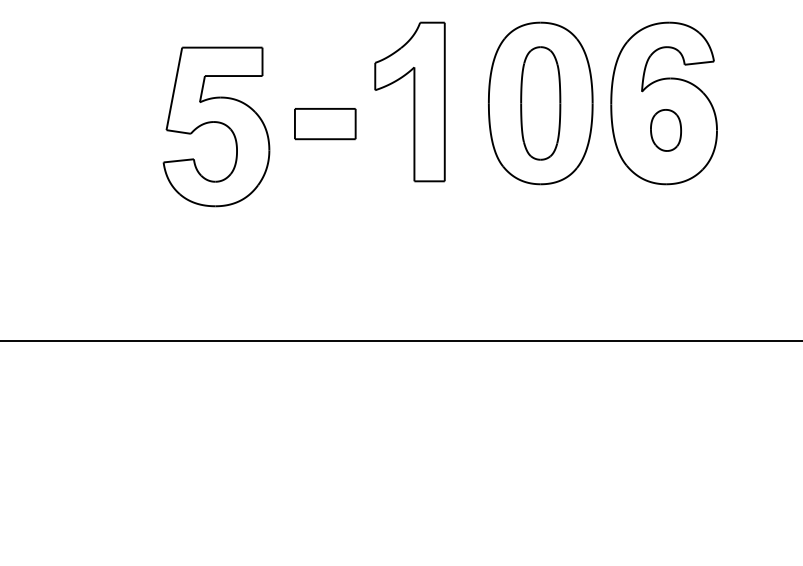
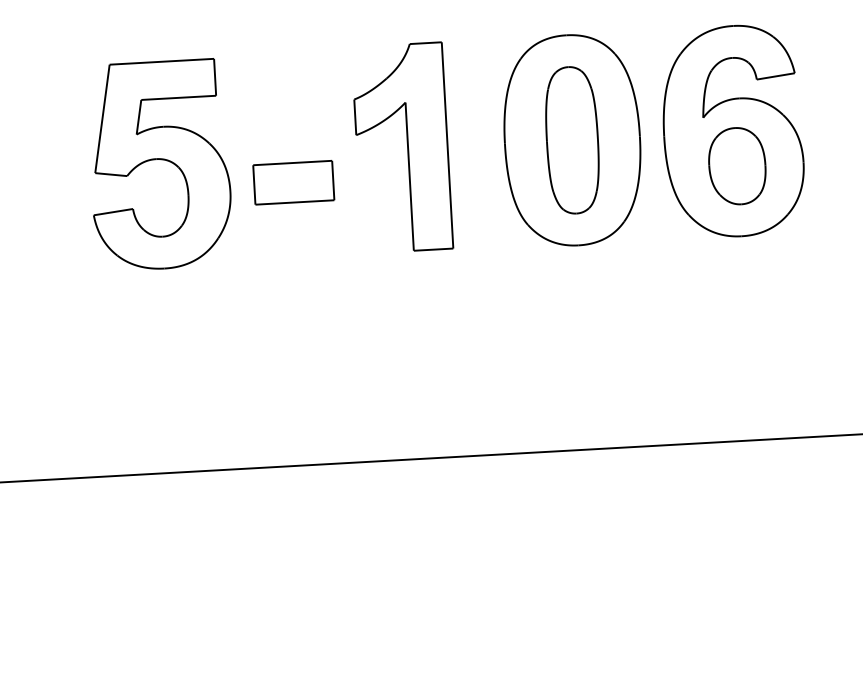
part: (216, 126) -> (159, 164), moved
part: (665, 130) -> (736, 166), size x1.43

